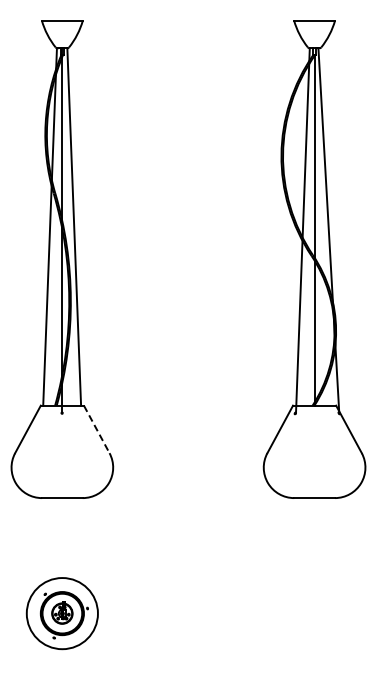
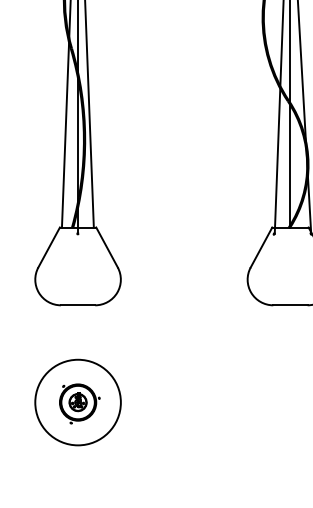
line: (96, 429) -> (106, 247), dashed -> solid
circle: (62, 613) -> (78, 402), size x1.43

